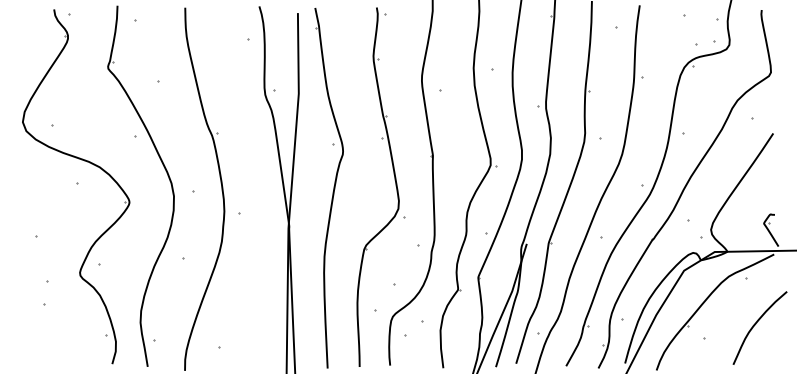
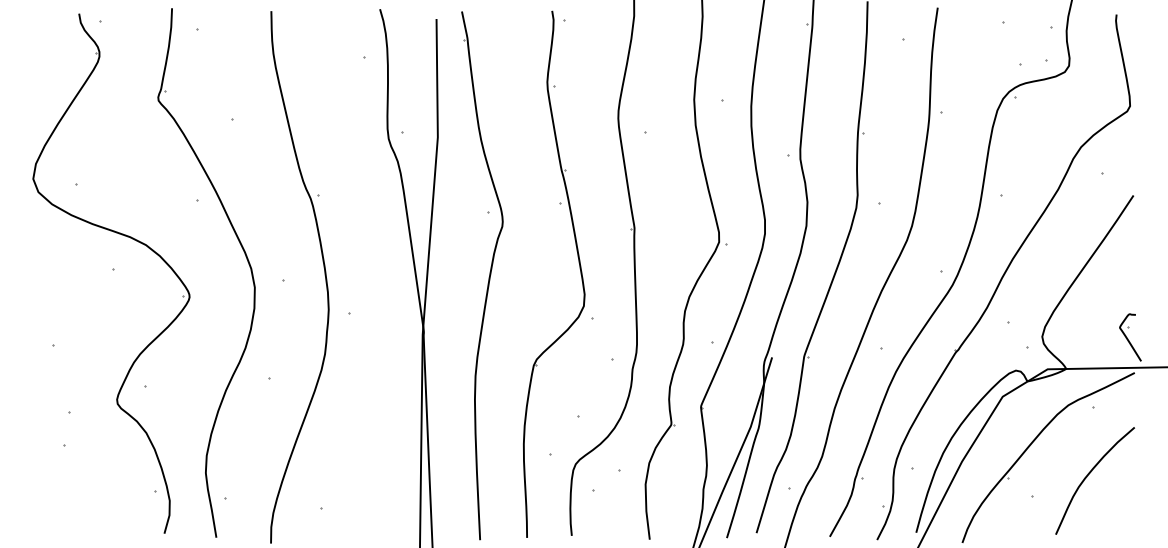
curve: (756, 324) -> (1089, 475), moved

